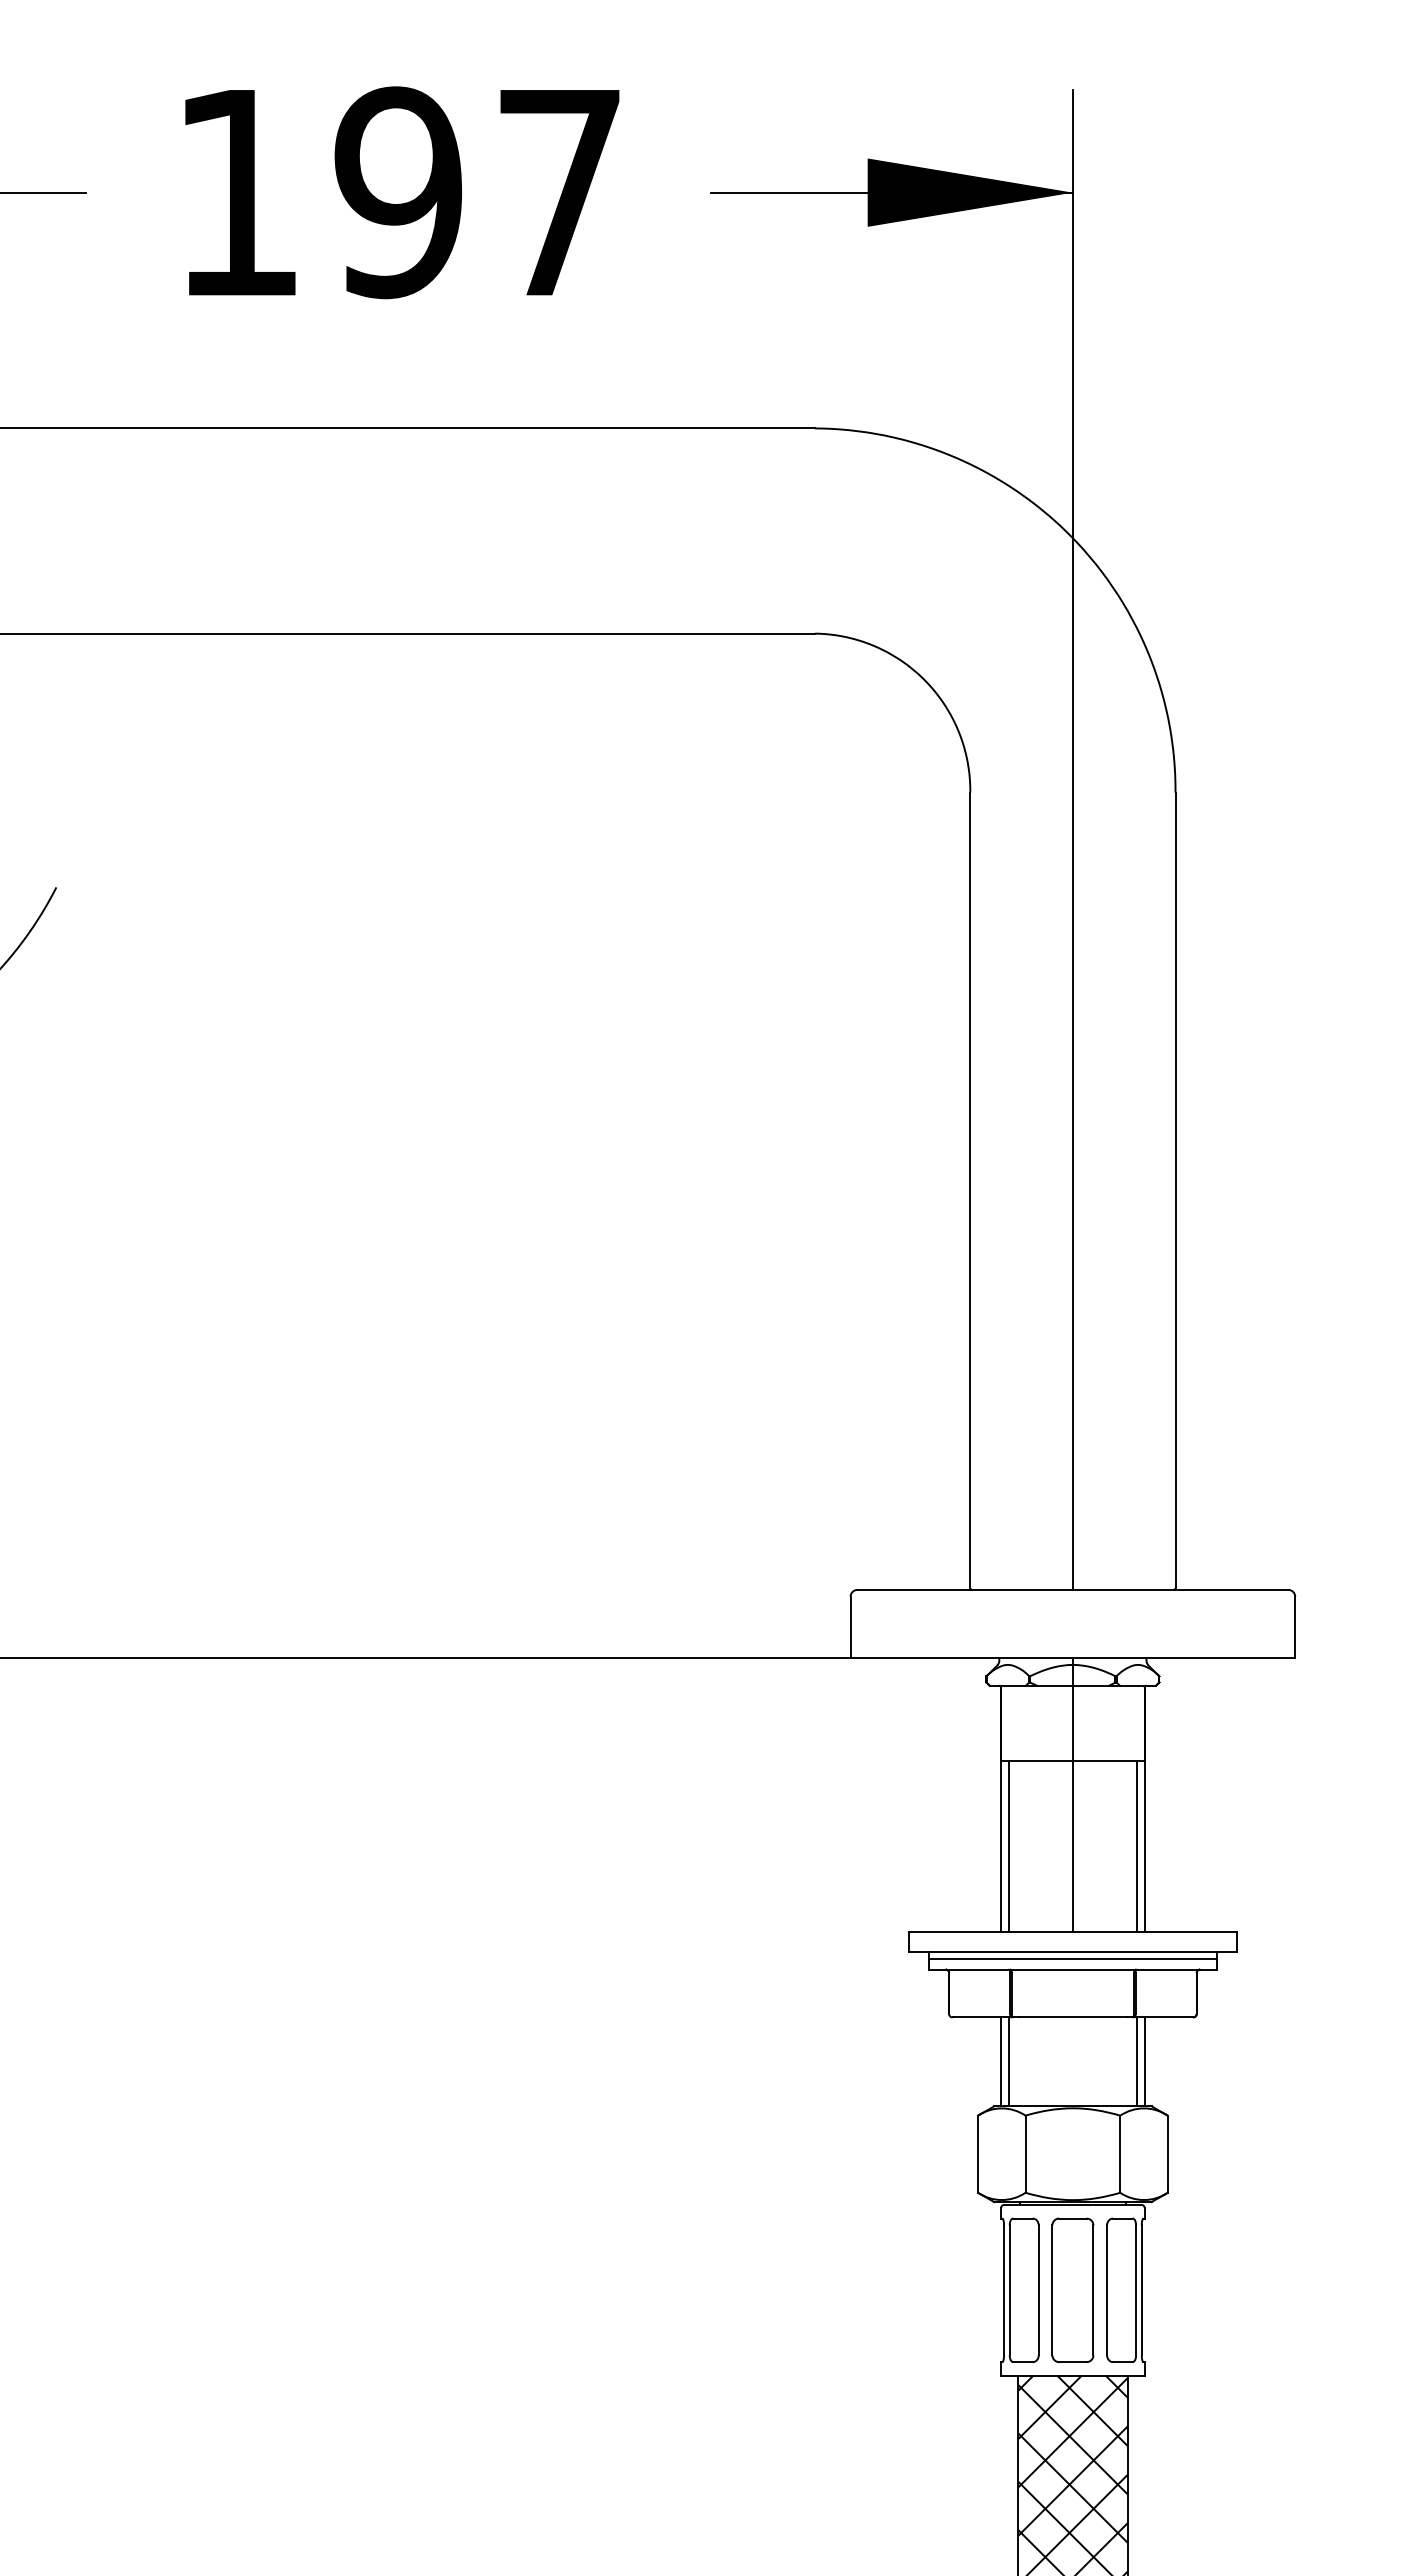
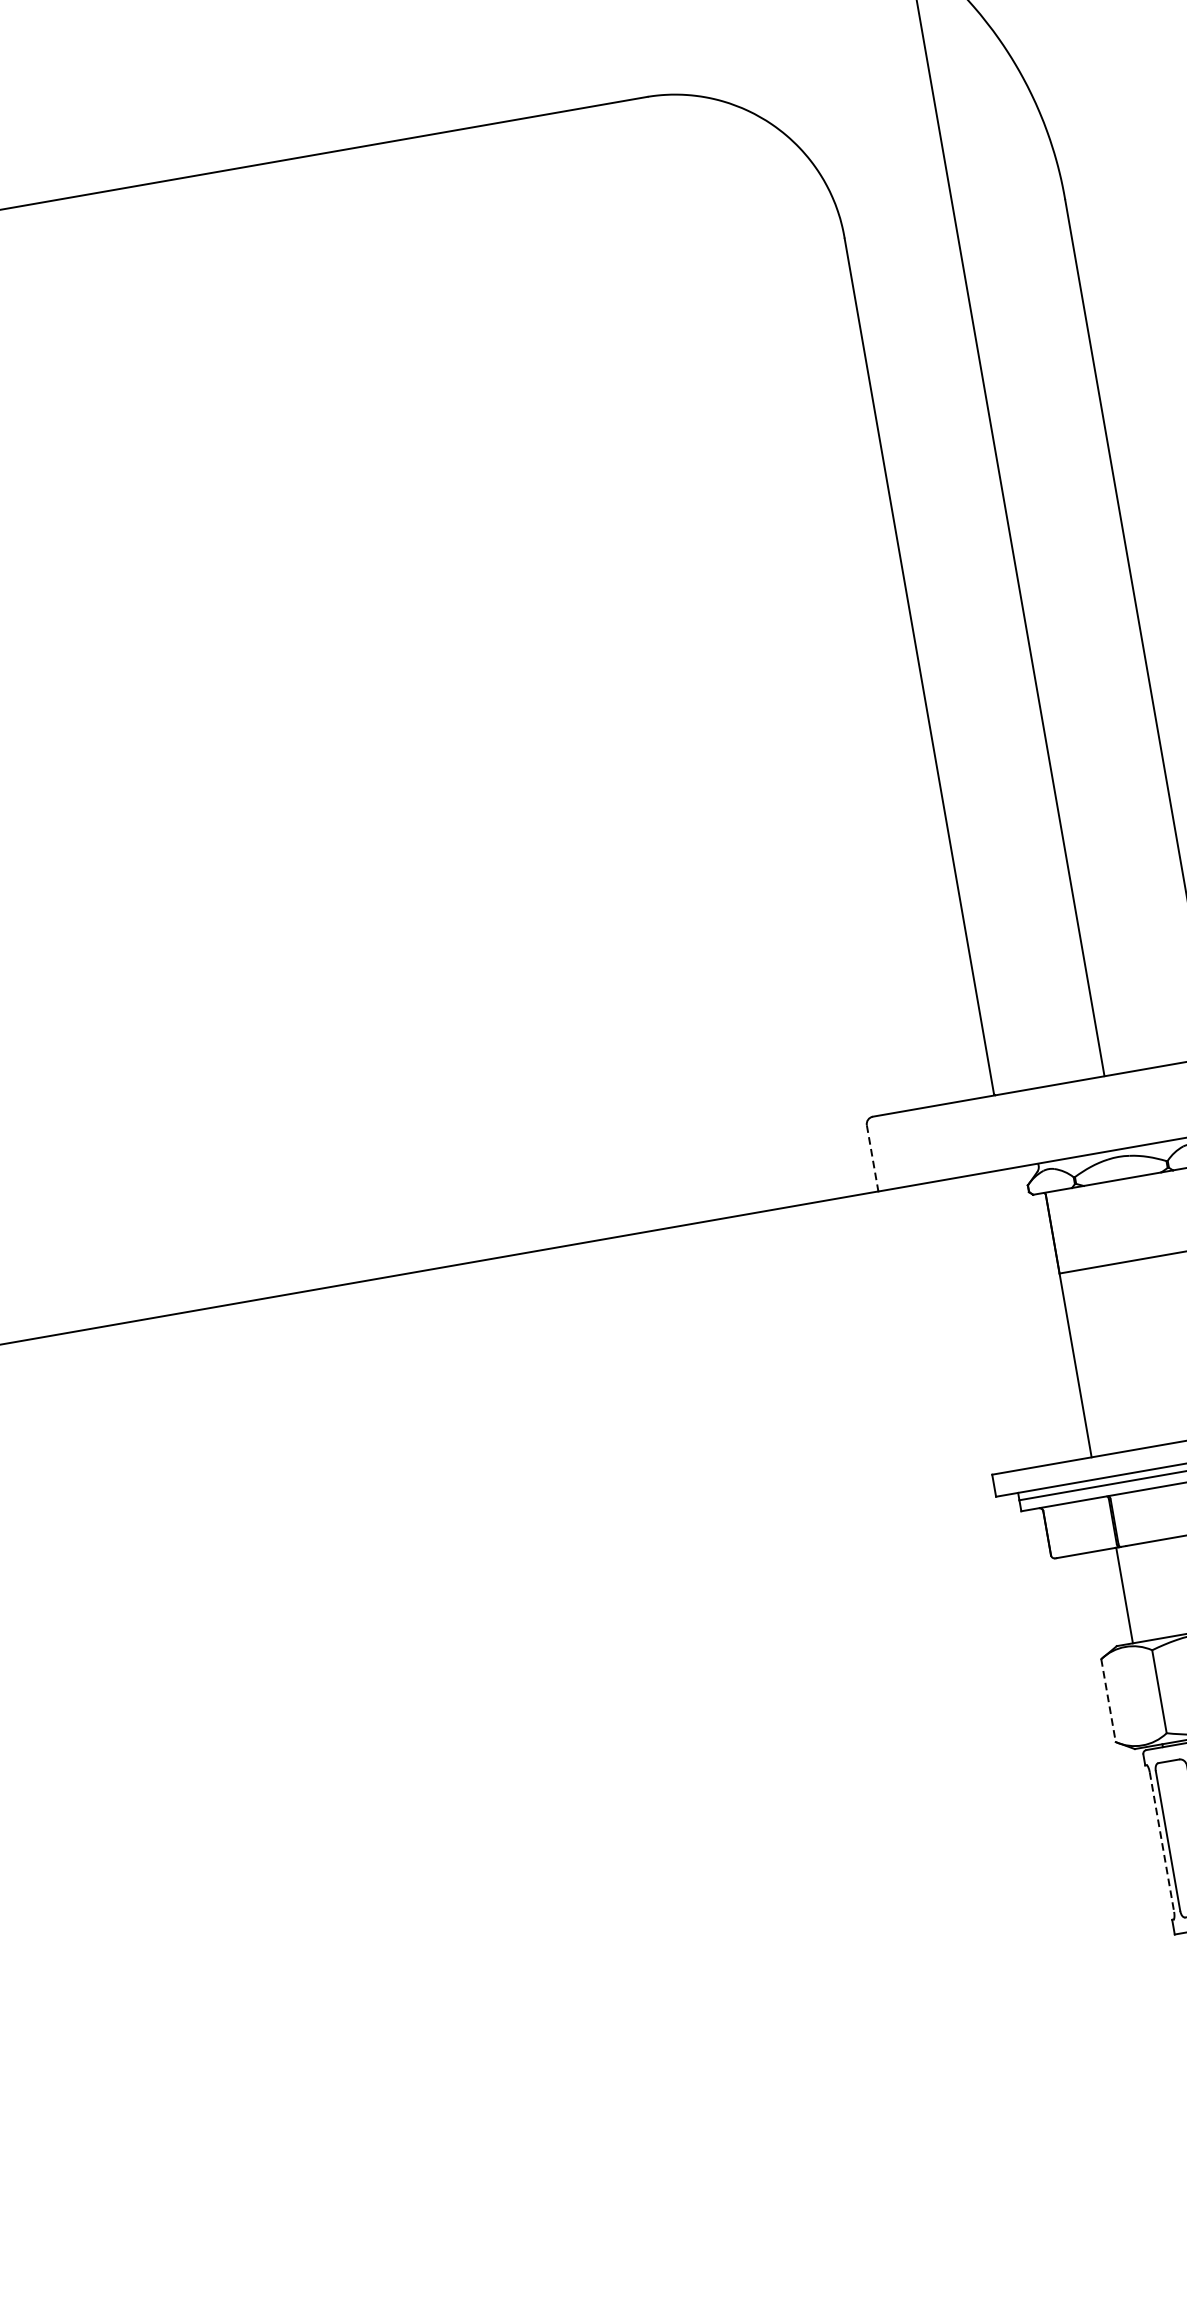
line: (850, 1627) -> (872, 1158), solid -> dashed
line: (1072, 1794) -> (1142, 1296), removed
line: (1009, 1845) -> (1084, 1362), removed
line: (1001, 2061) -> (1116, 1596), removed
line: (978, 2154) -> (1108, 1700), solid -> dashed
line: (1004, 2290) -> (1162, 1842), solid -> dashed

